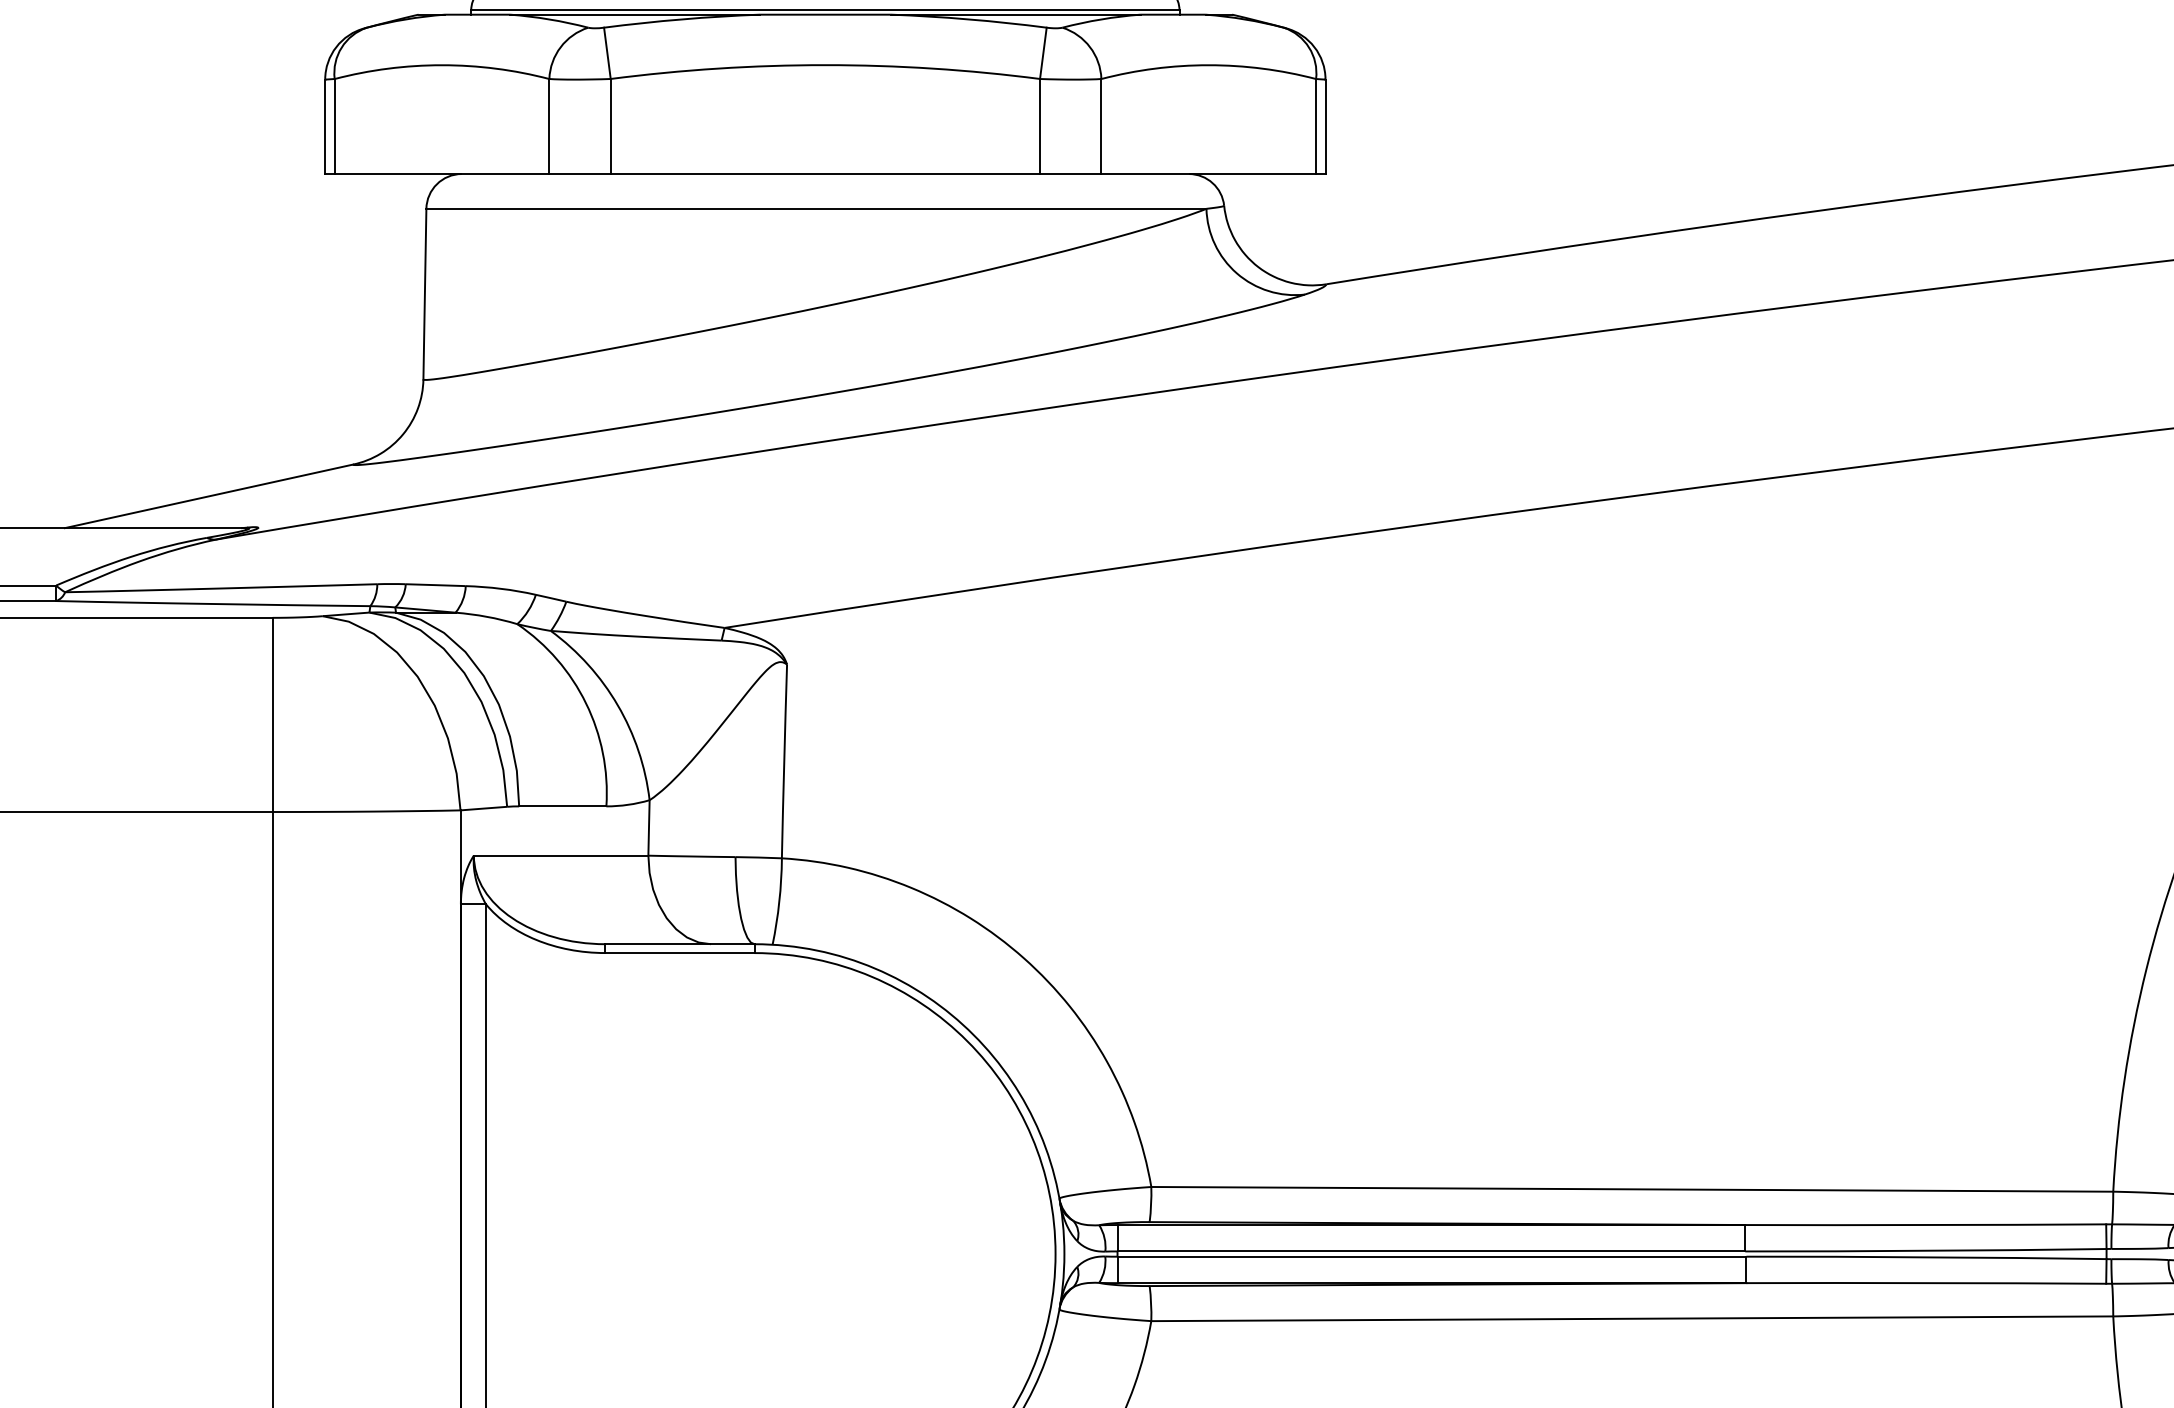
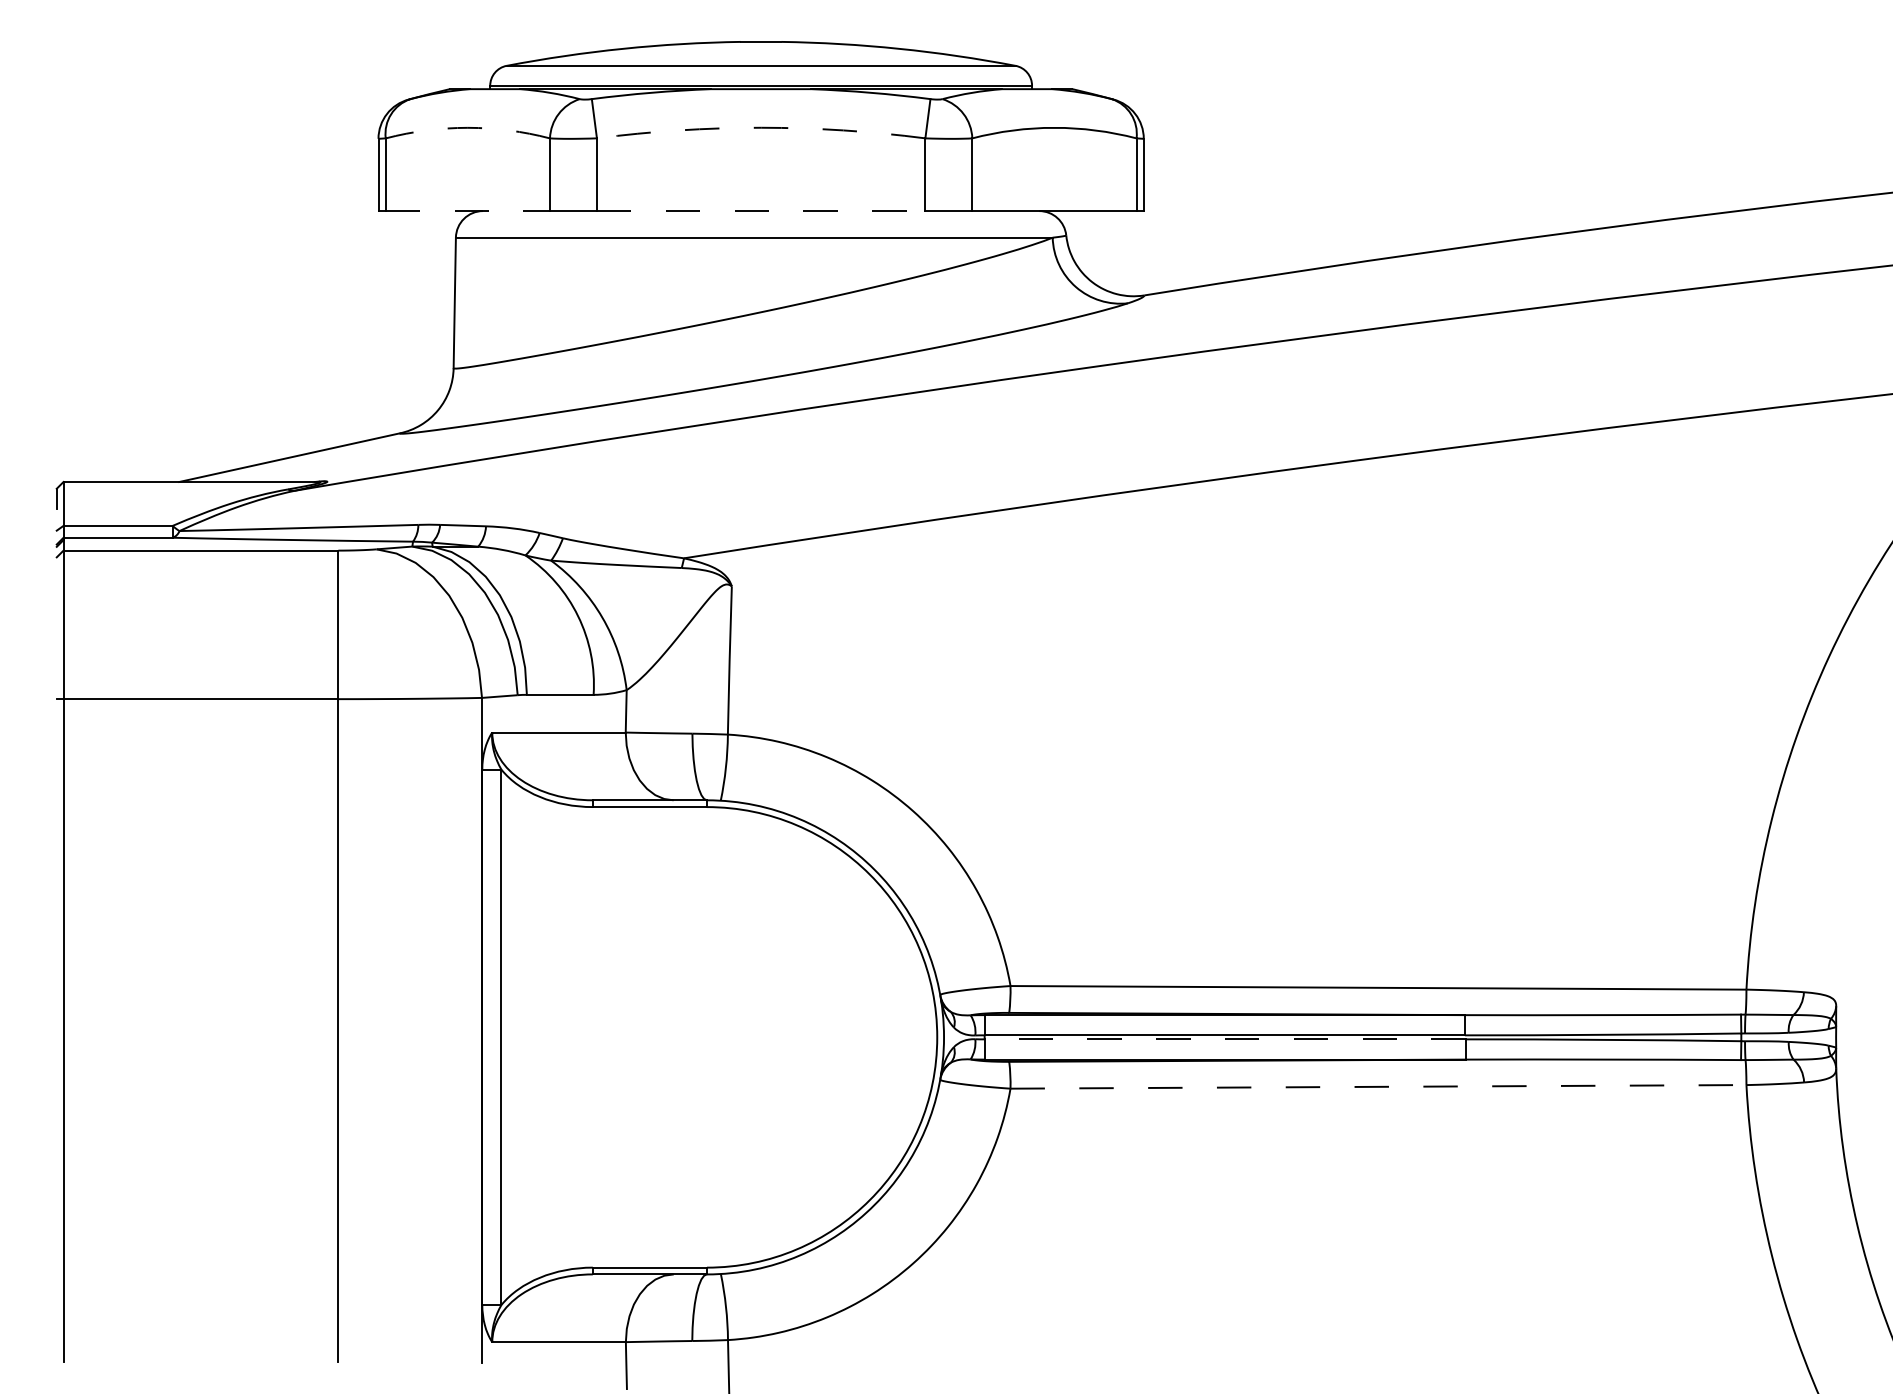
arc: (441, 64) -> (467, 127), solid -> dashed
arc: (825, 64) -> (761, 127), solid -> dashed
line: (442, 174) -> (468, 211), solid -> dashed
line: (825, 174) -> (761, 211), solid -> dashed
line: (1432, 1256) -> (1225, 1039), solid -> dashed
line: (1631, 1318) -> (1377, 1086), solid -> dashed

